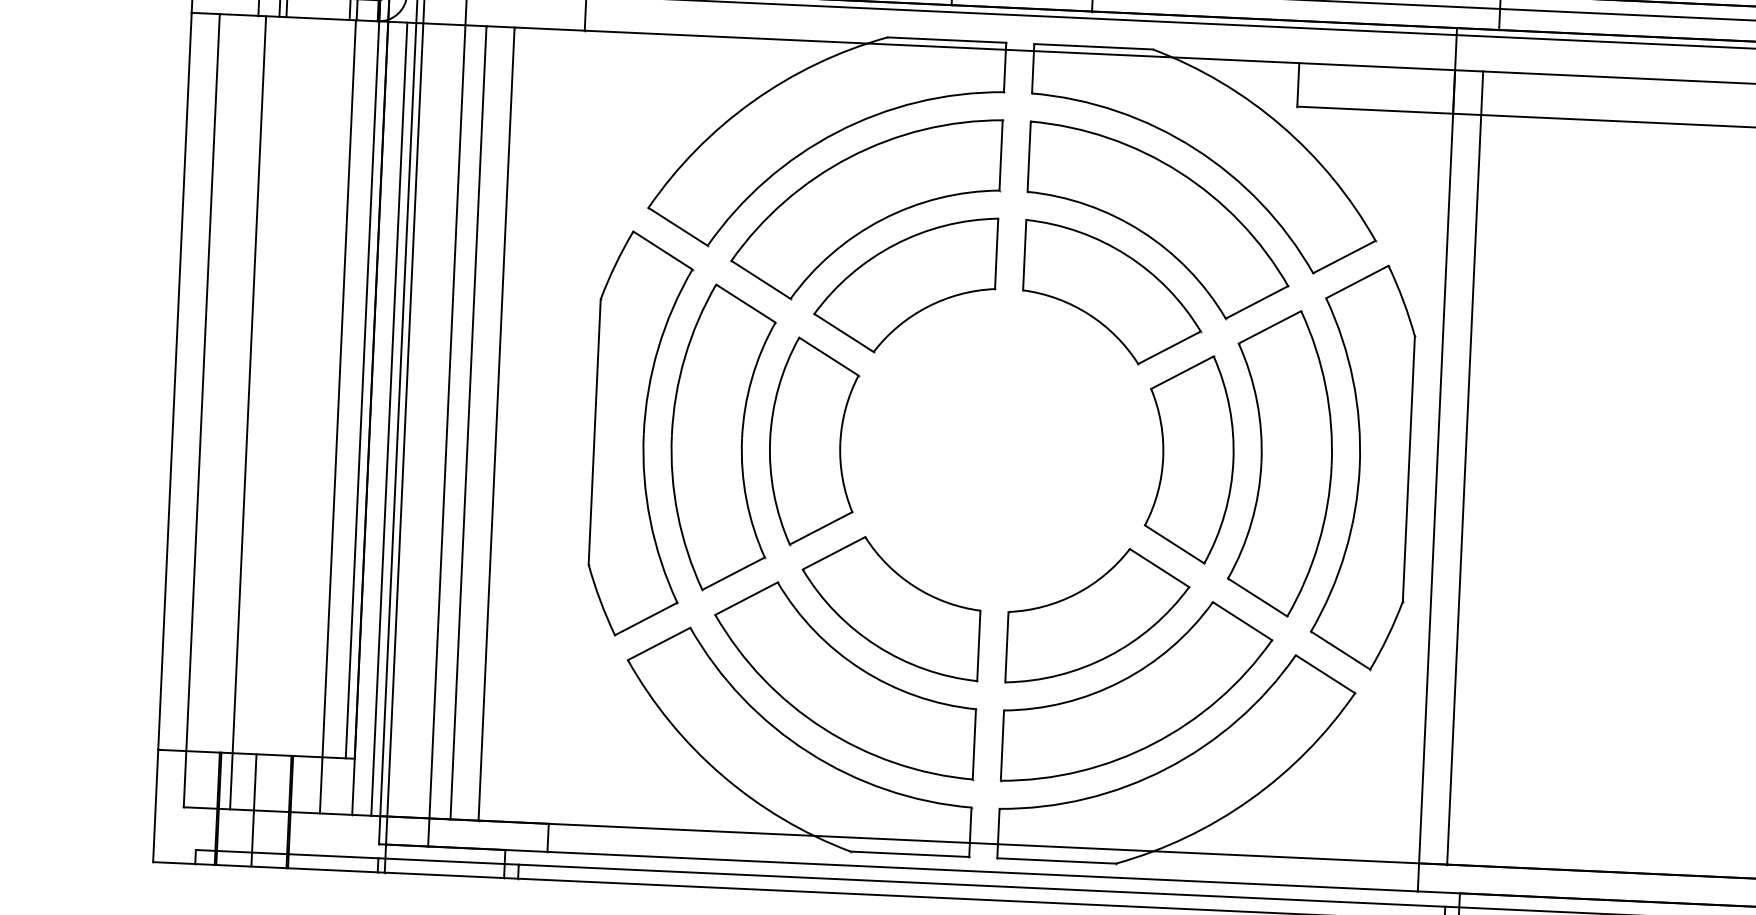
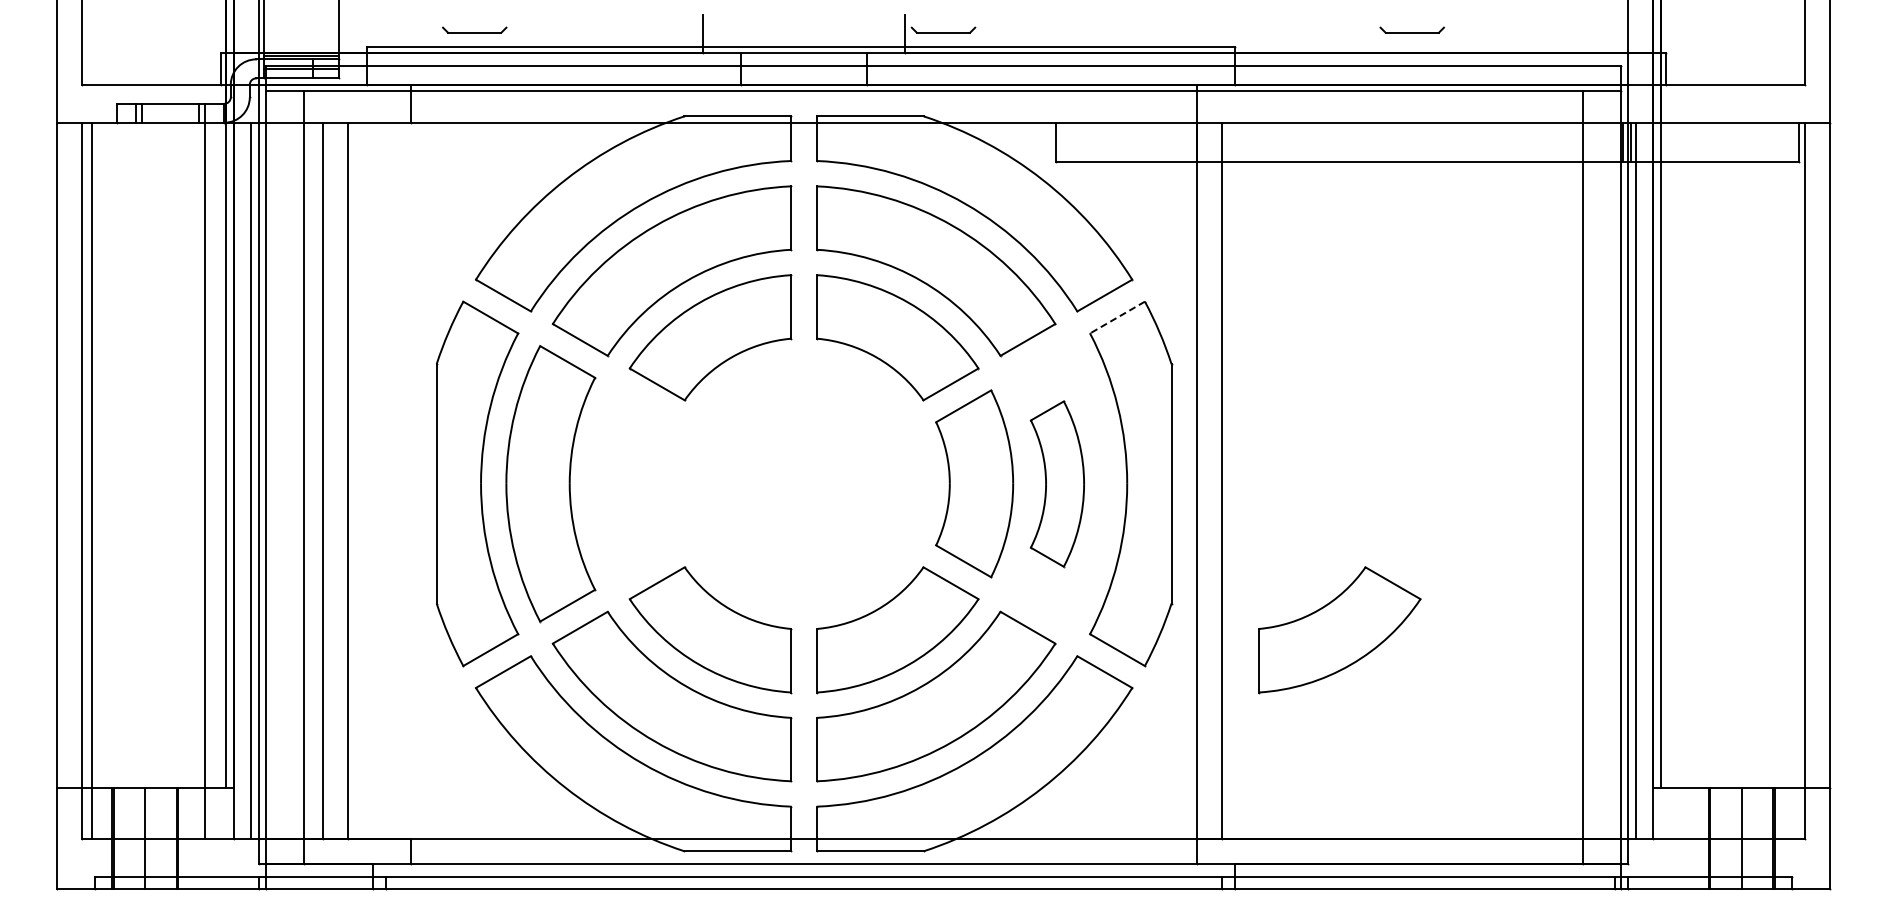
line: (1357, 282) -> (1117, 317), solid -> dashed
line: (247, 412) -> (91, 480), moved
part: (812, 441) -> (633, 483), removed
part: (1282, 464) -> (1057, 484), size x0.6
part: (1587, 639) -> (1339, 630), added

